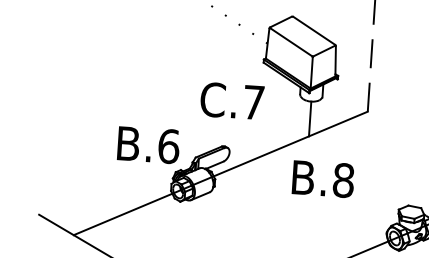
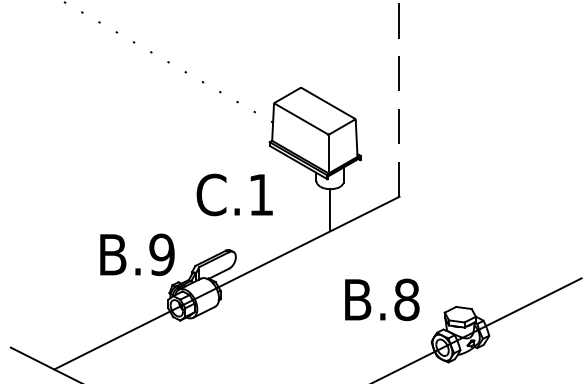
text: (254, 102) -> (261, 194), C.7 -> C.1
text: (169, 146) -> (162, 254), B.6 -> B.9
text: (323, 178) -> (382, 299), moved

